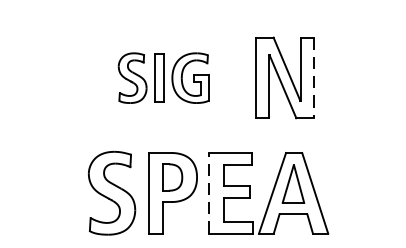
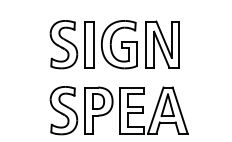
part: (163, 77) -> (93, 44), size x1.67
line: (314, 79) -> (179, 45), dashed -> solid
line: (209, 193) -> (119, 110), dashed -> solid

